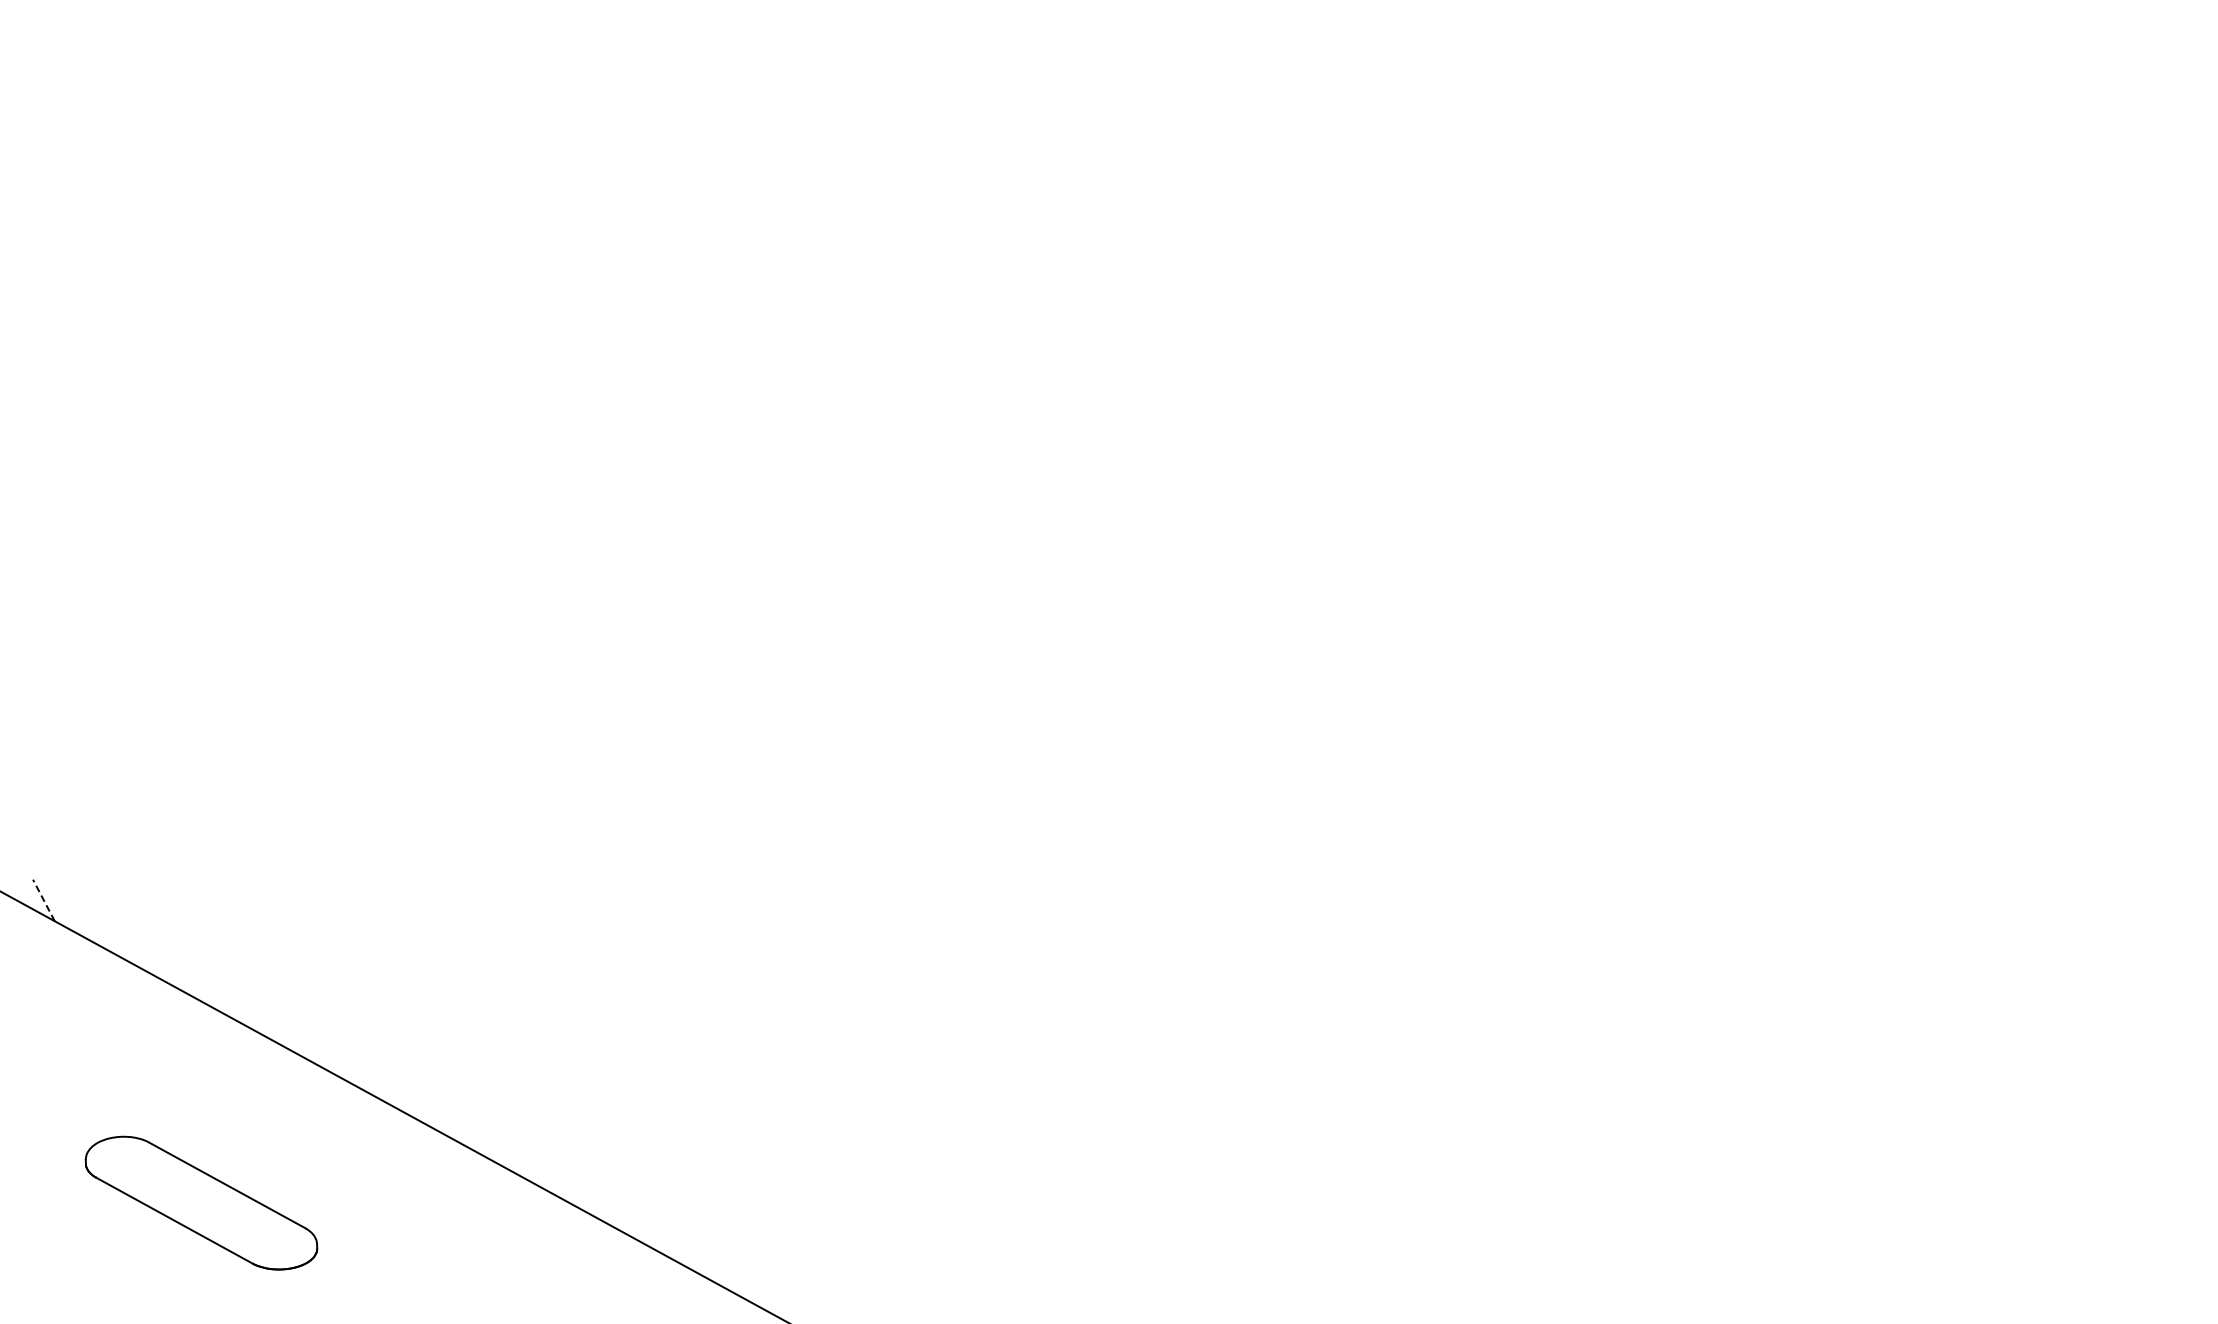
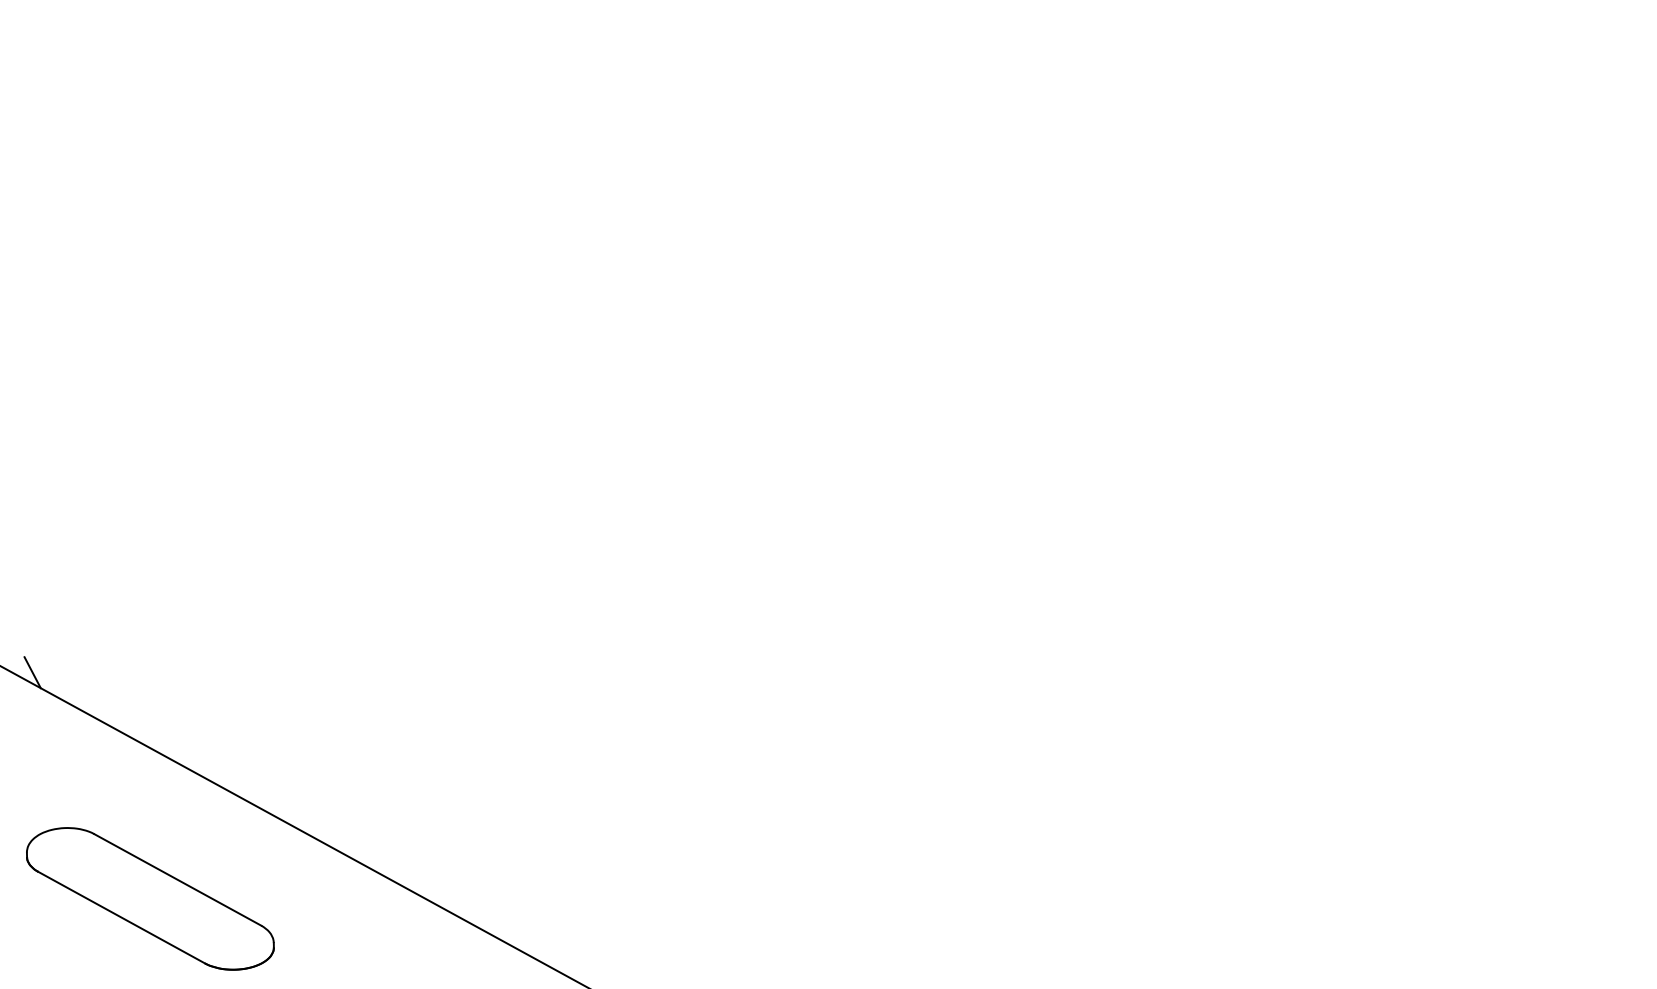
line: (43, 900) -> (32, 672), dashed -> solid
part: (201, 1202) -> (150, 898), size x1.43

